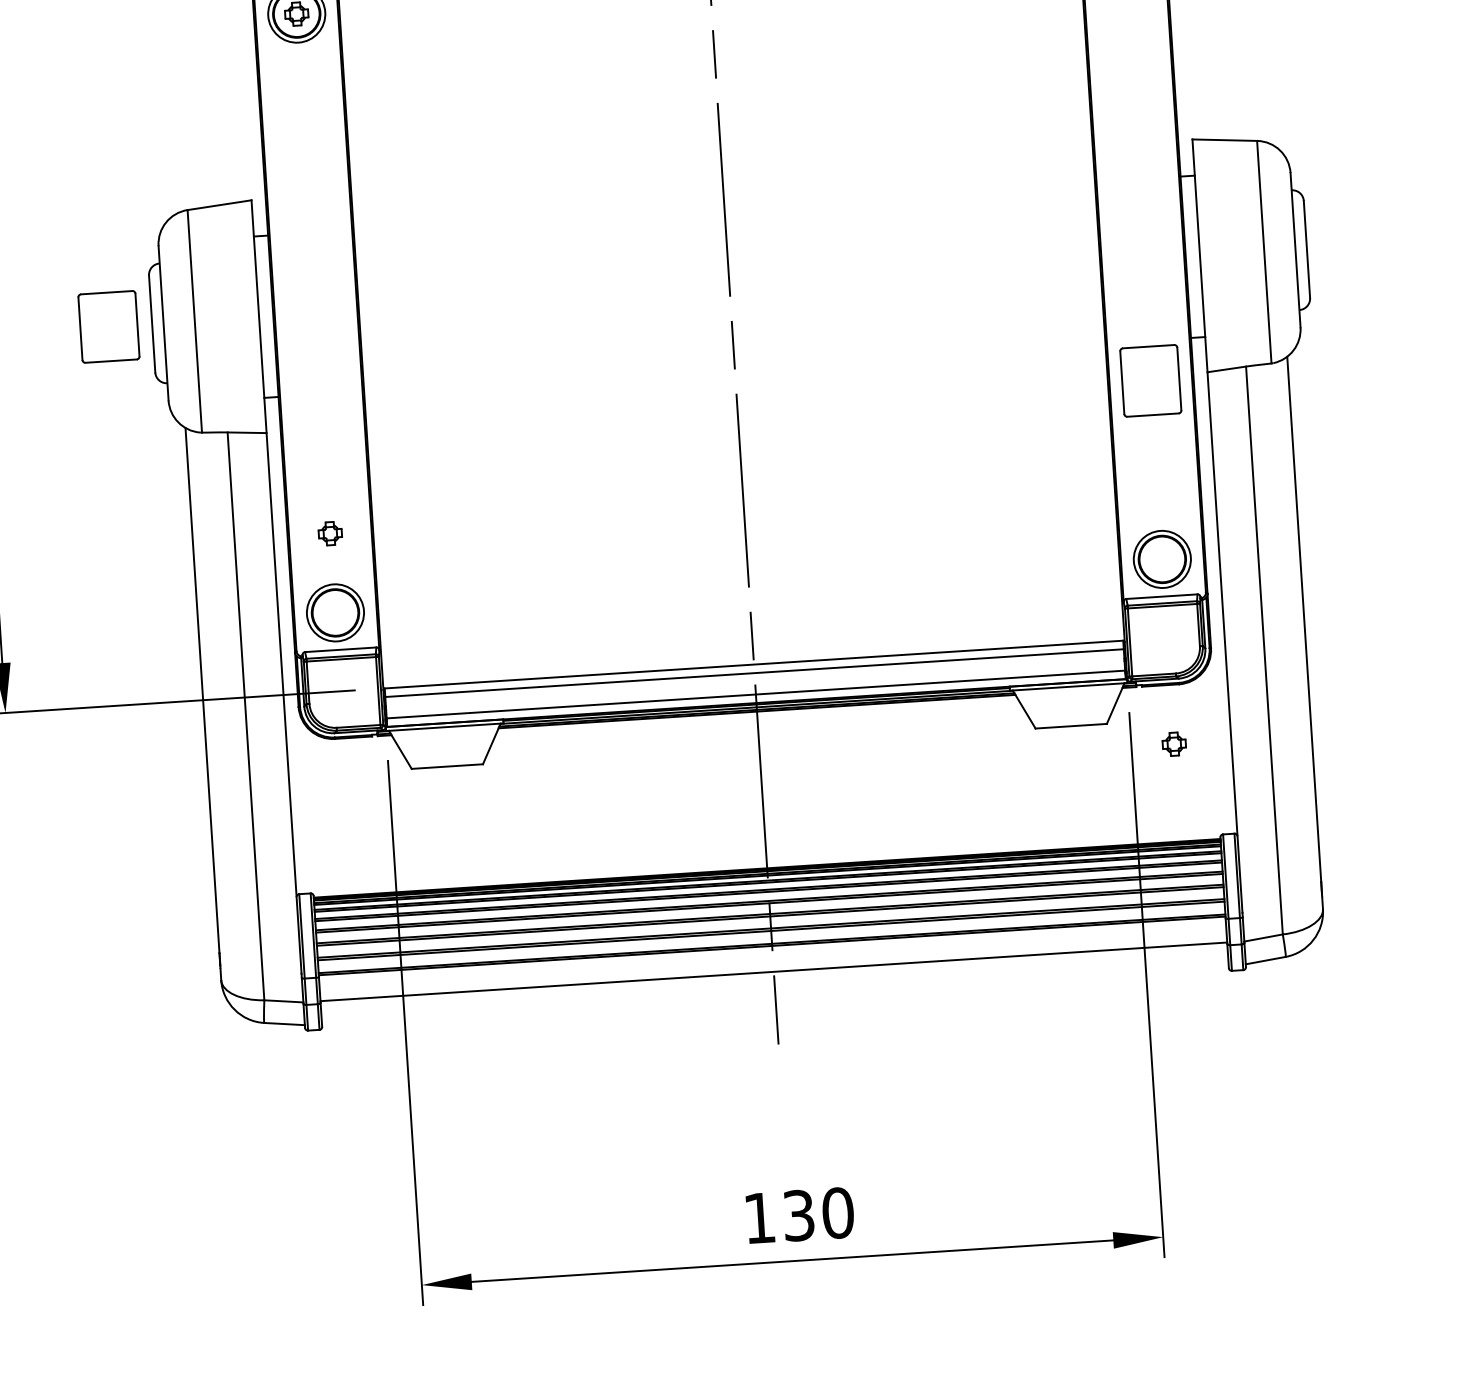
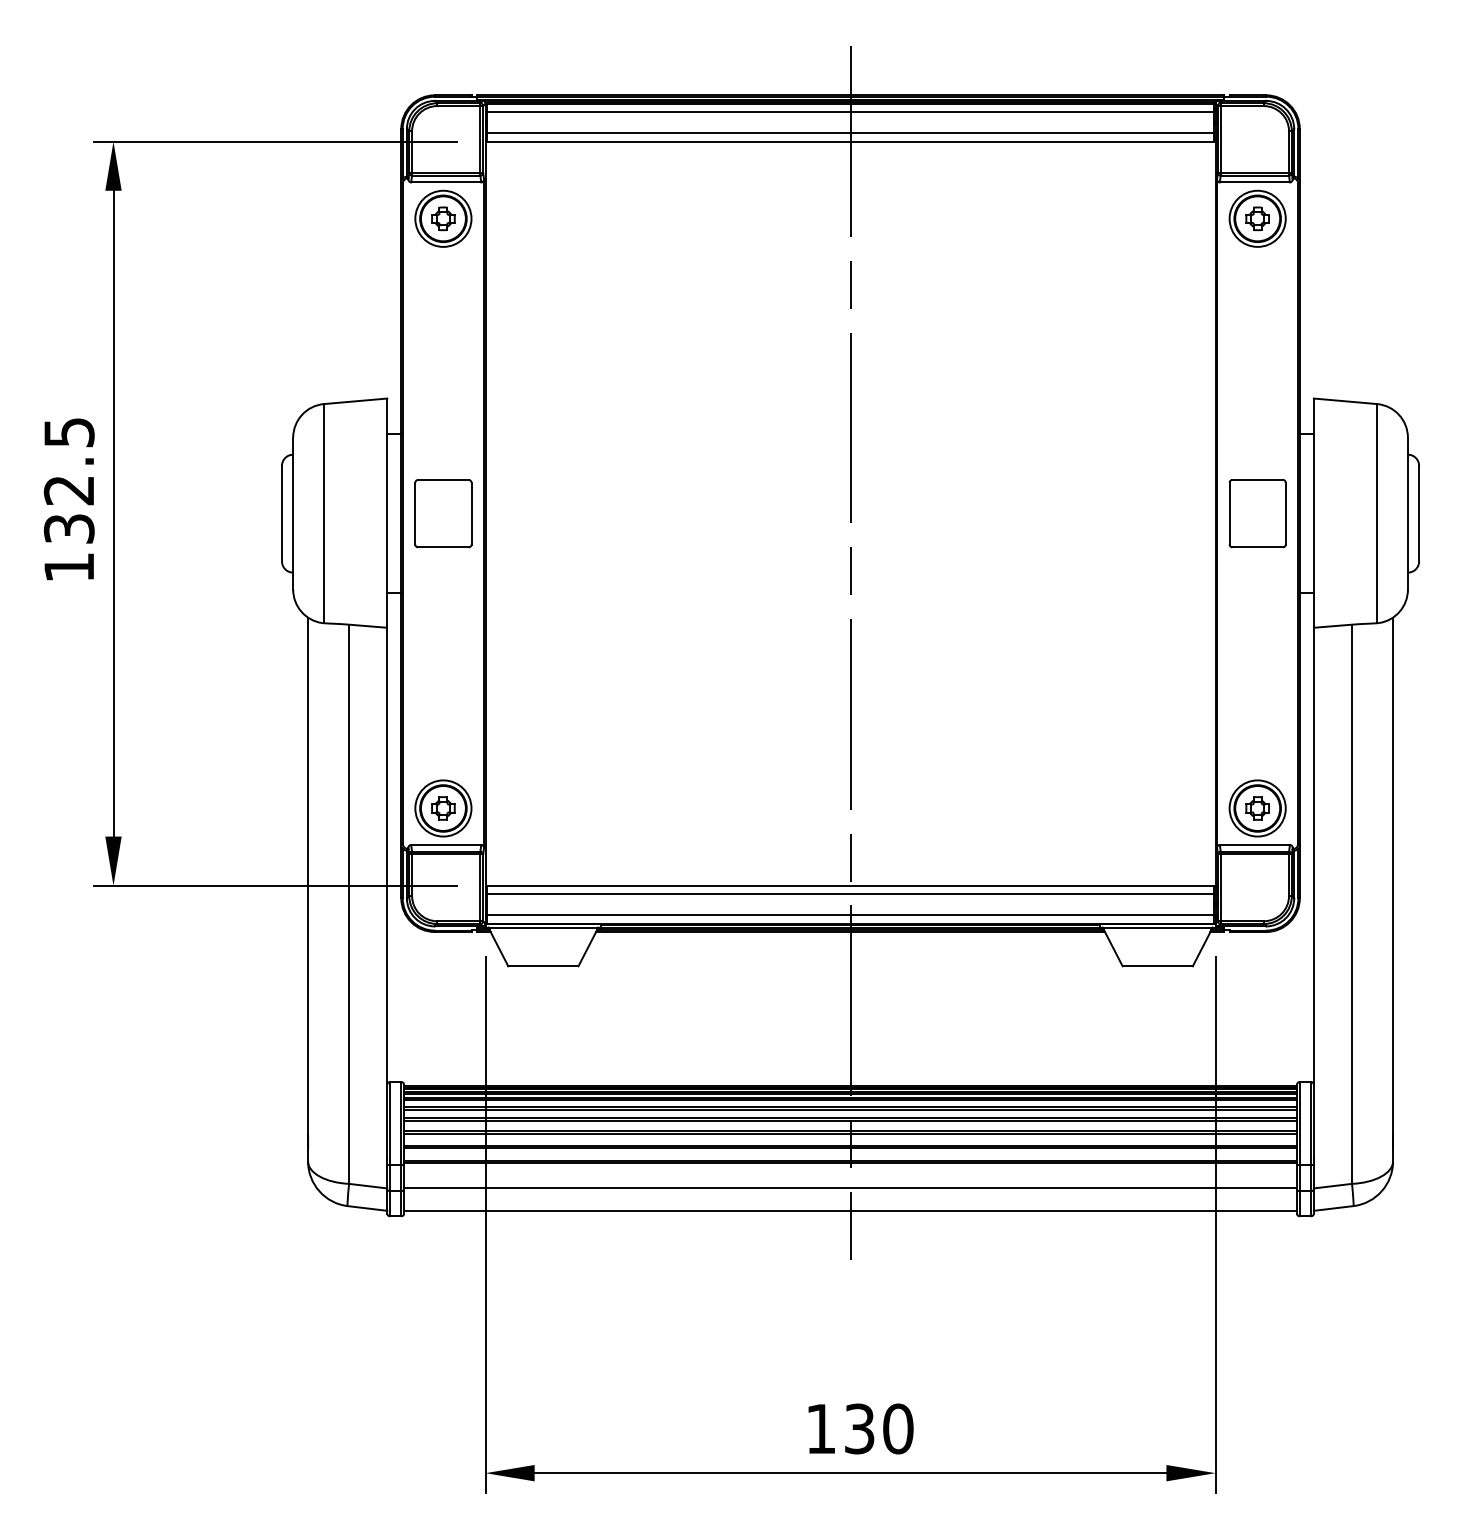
part: (109, 326) -> (443, 513), moved
part: (1150, 380) -> (1257, 513), moved
part: (330, 533) -> (443, 808), moved
part: (1174, 744) -> (1257, 808), moved
line: (775, 994) -> (850, 1210), added

